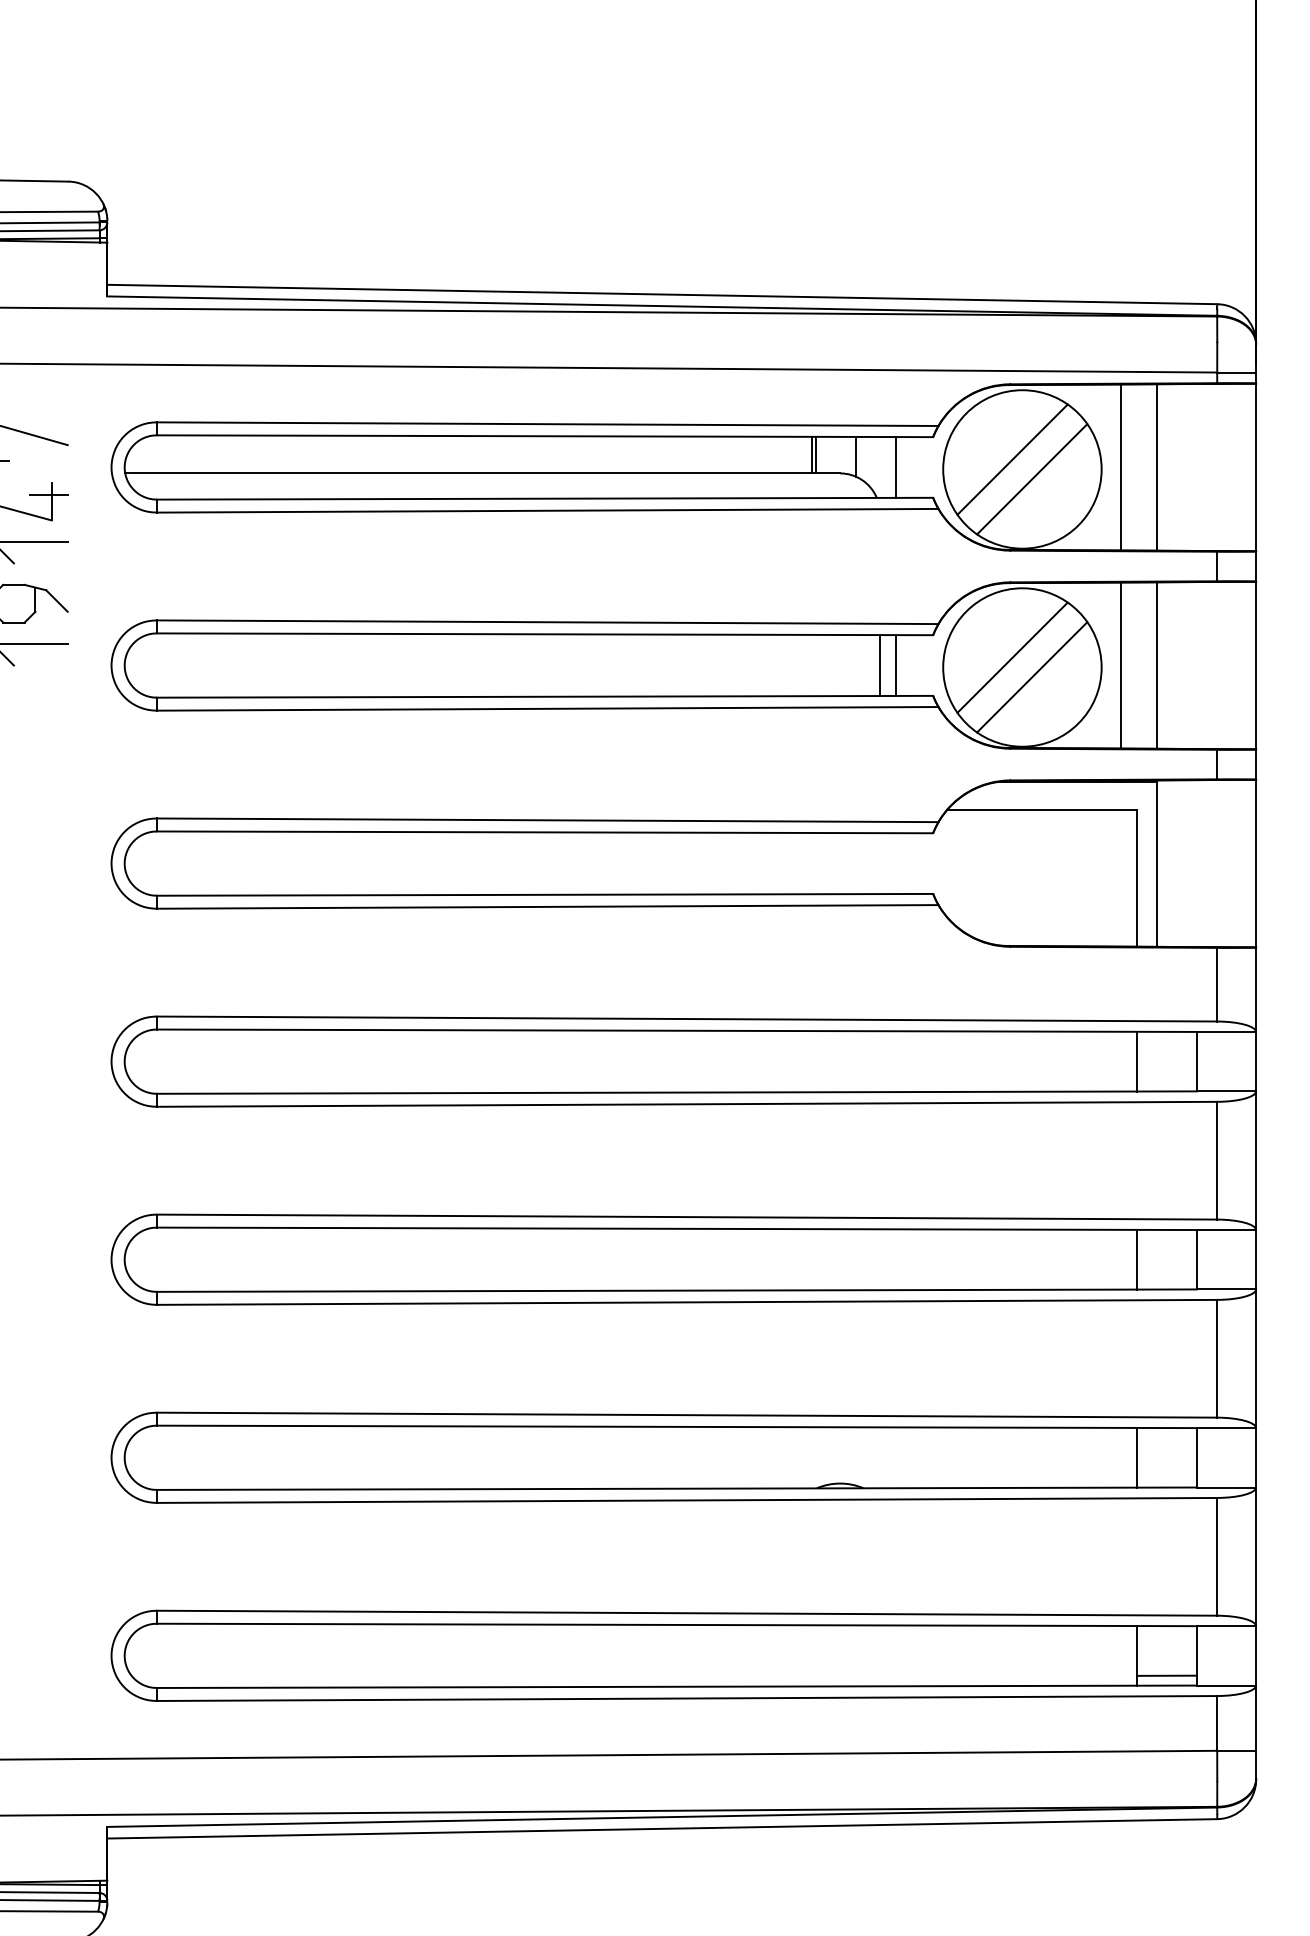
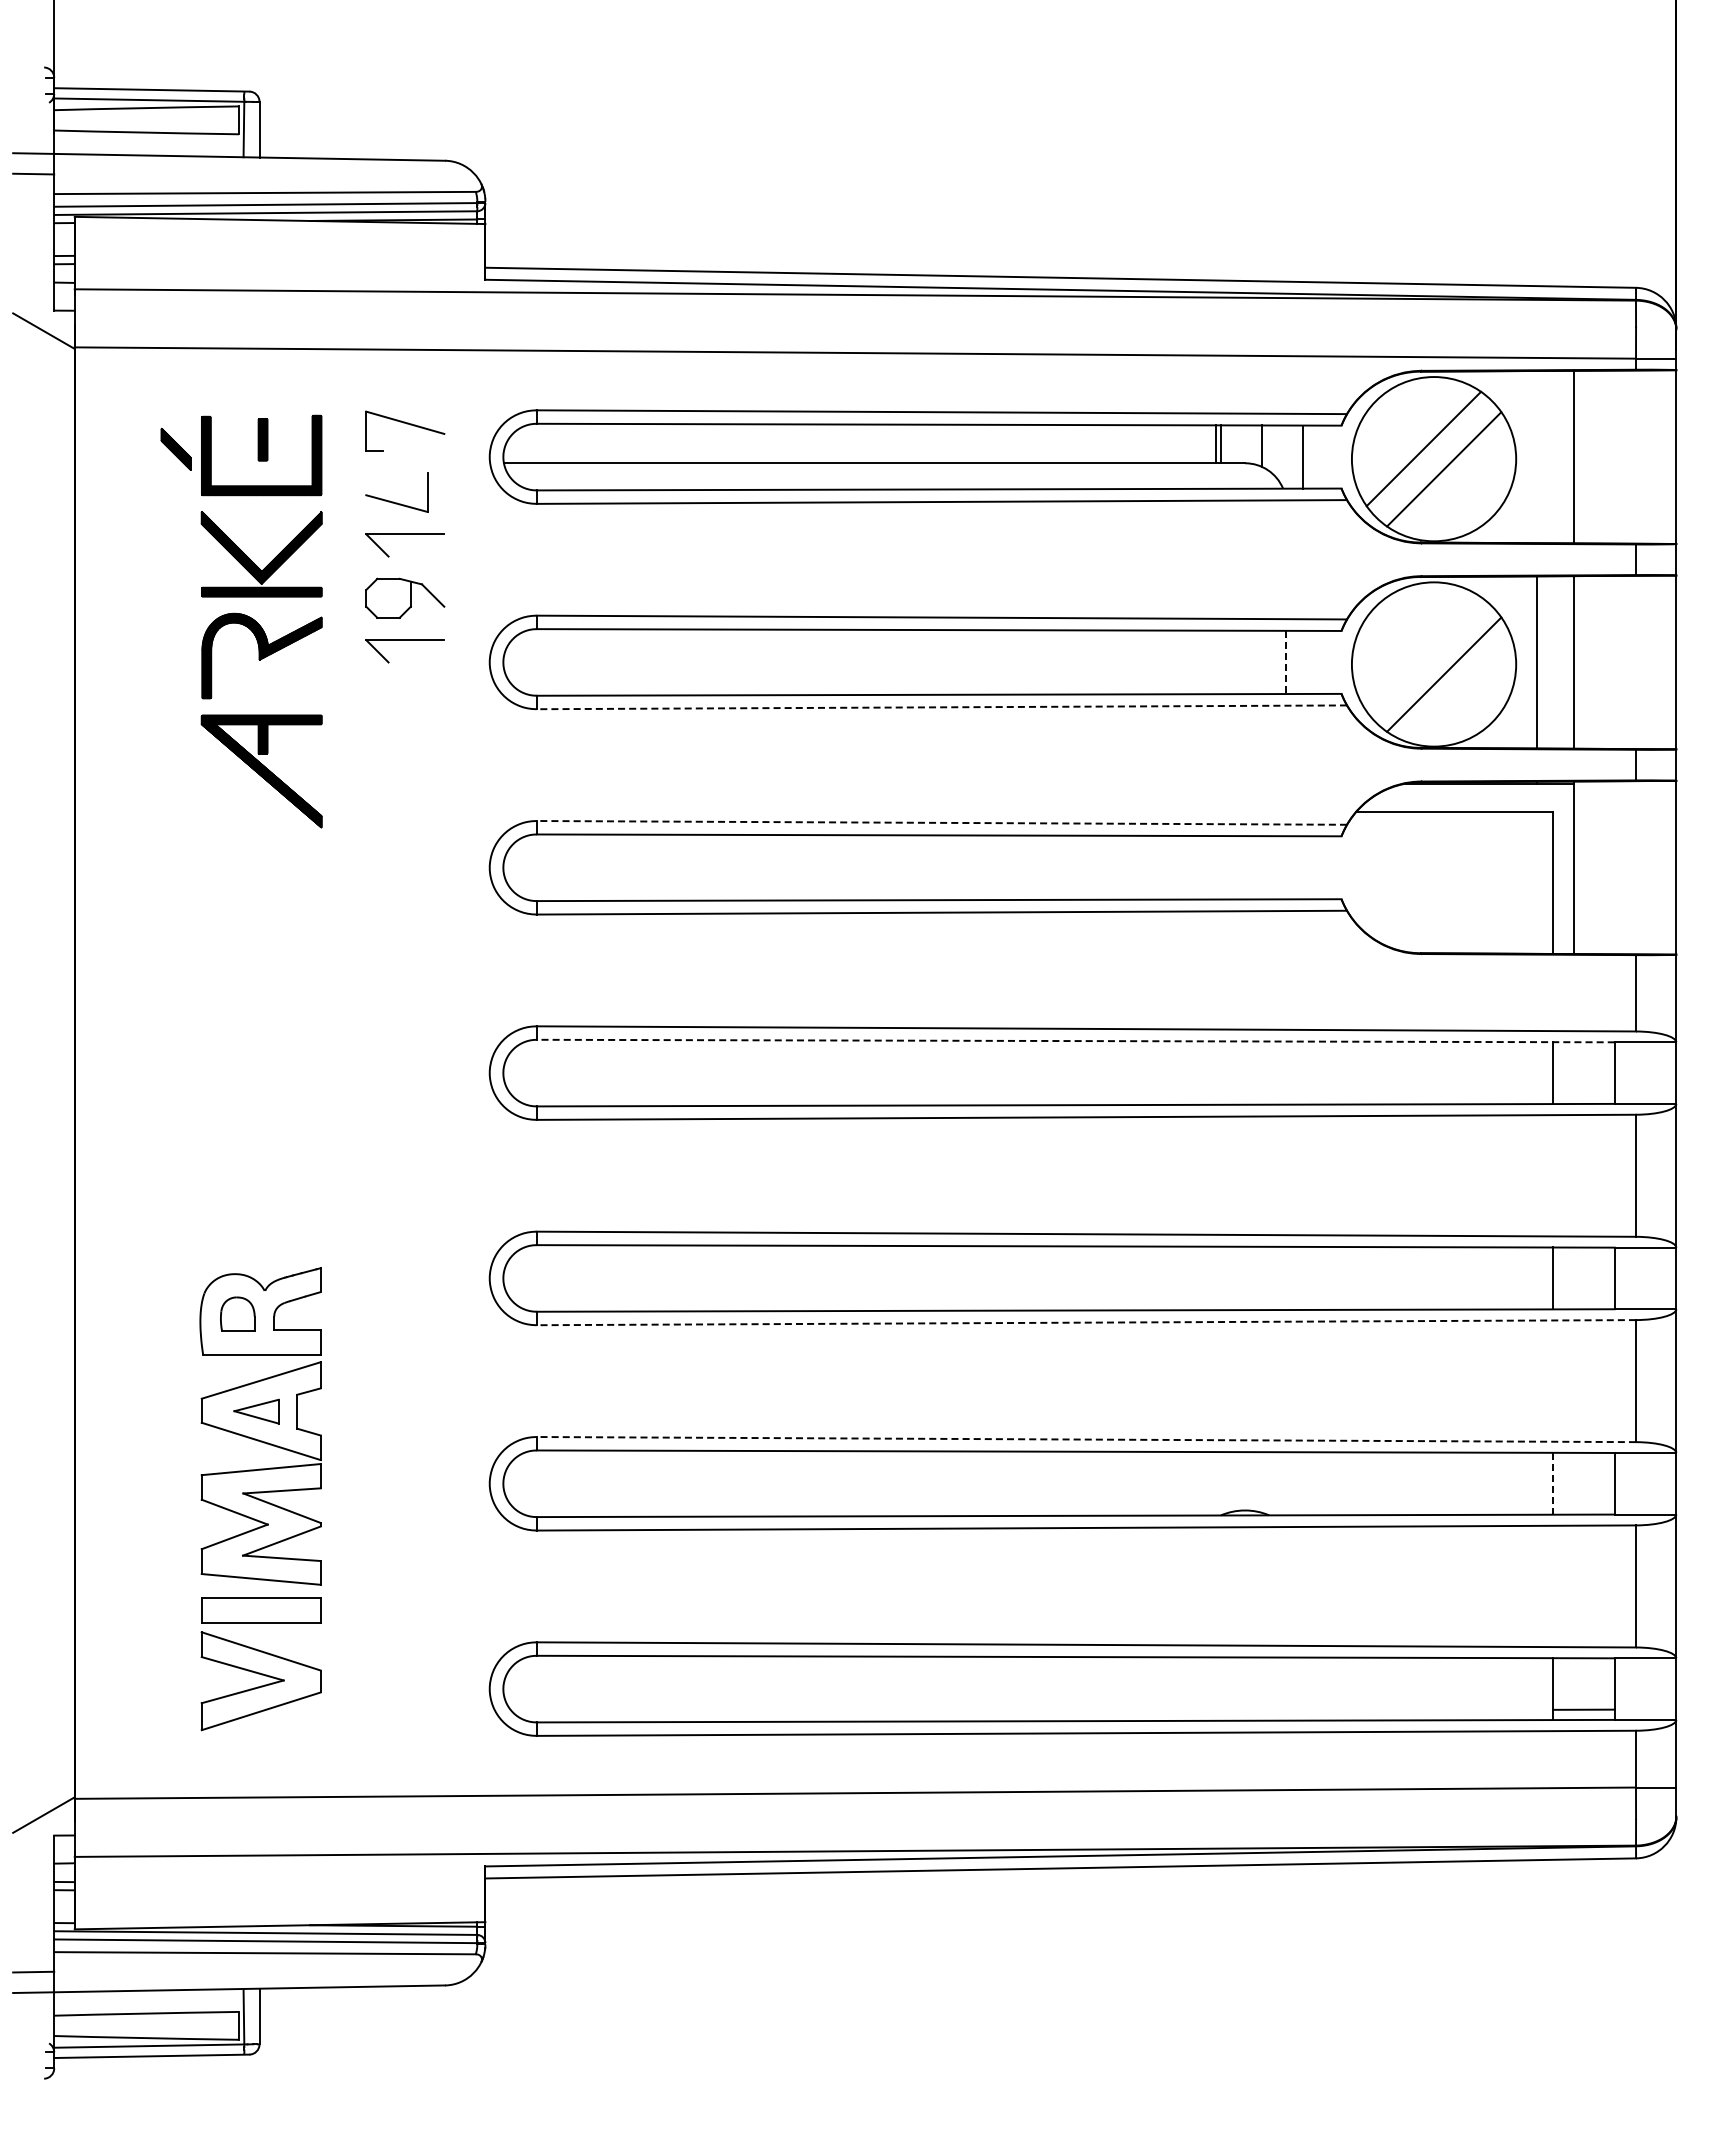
line: (1121, 466) -> (1536, 456), removed
line: (48, 494) -> (424, 485), removed
line: (1012, 657) -> (1423, 654), removed
line: (895, 664) -> (1302, 661), removed
line: (880, 665) -> (1286, 662), solid -> dashed
line: (547, 709) -> (941, 707), solid -> dashed
line: (547, 819) -> (941, 822), solid -> dashed
line: (676, 1031) -> (1075, 1041), solid -> dashed
line: (687, 1302) -> (1086, 1322), solid -> dashed
line: (687, 1415) -> (1086, 1439), solid -> dashed
line: (1137, 1457) -> (1553, 1483), solid -> dashed

